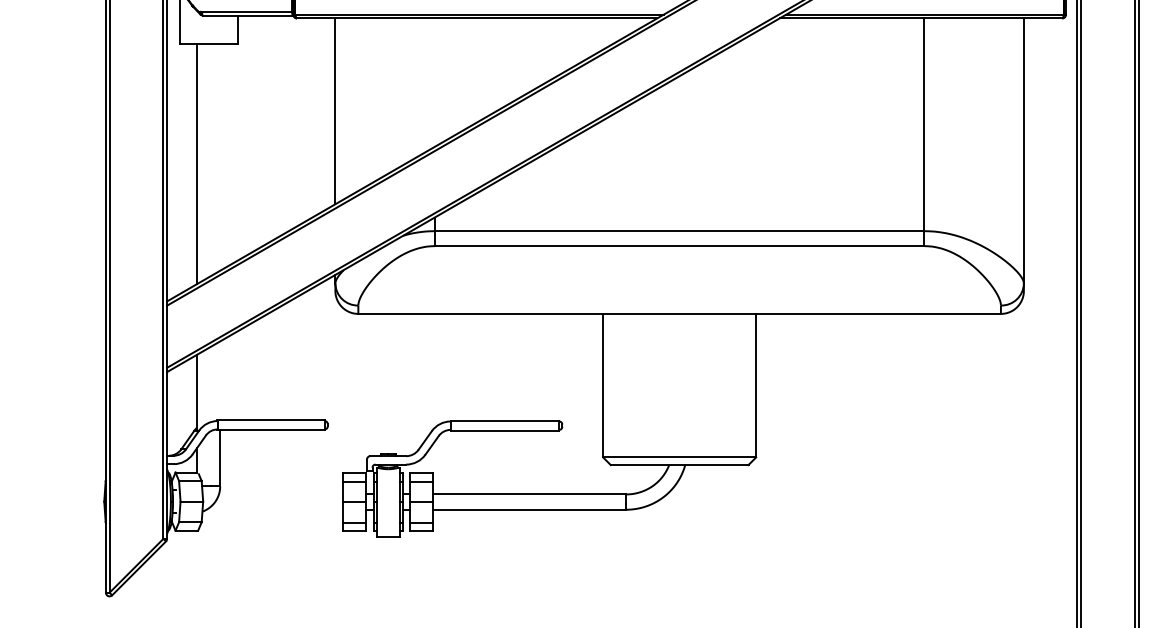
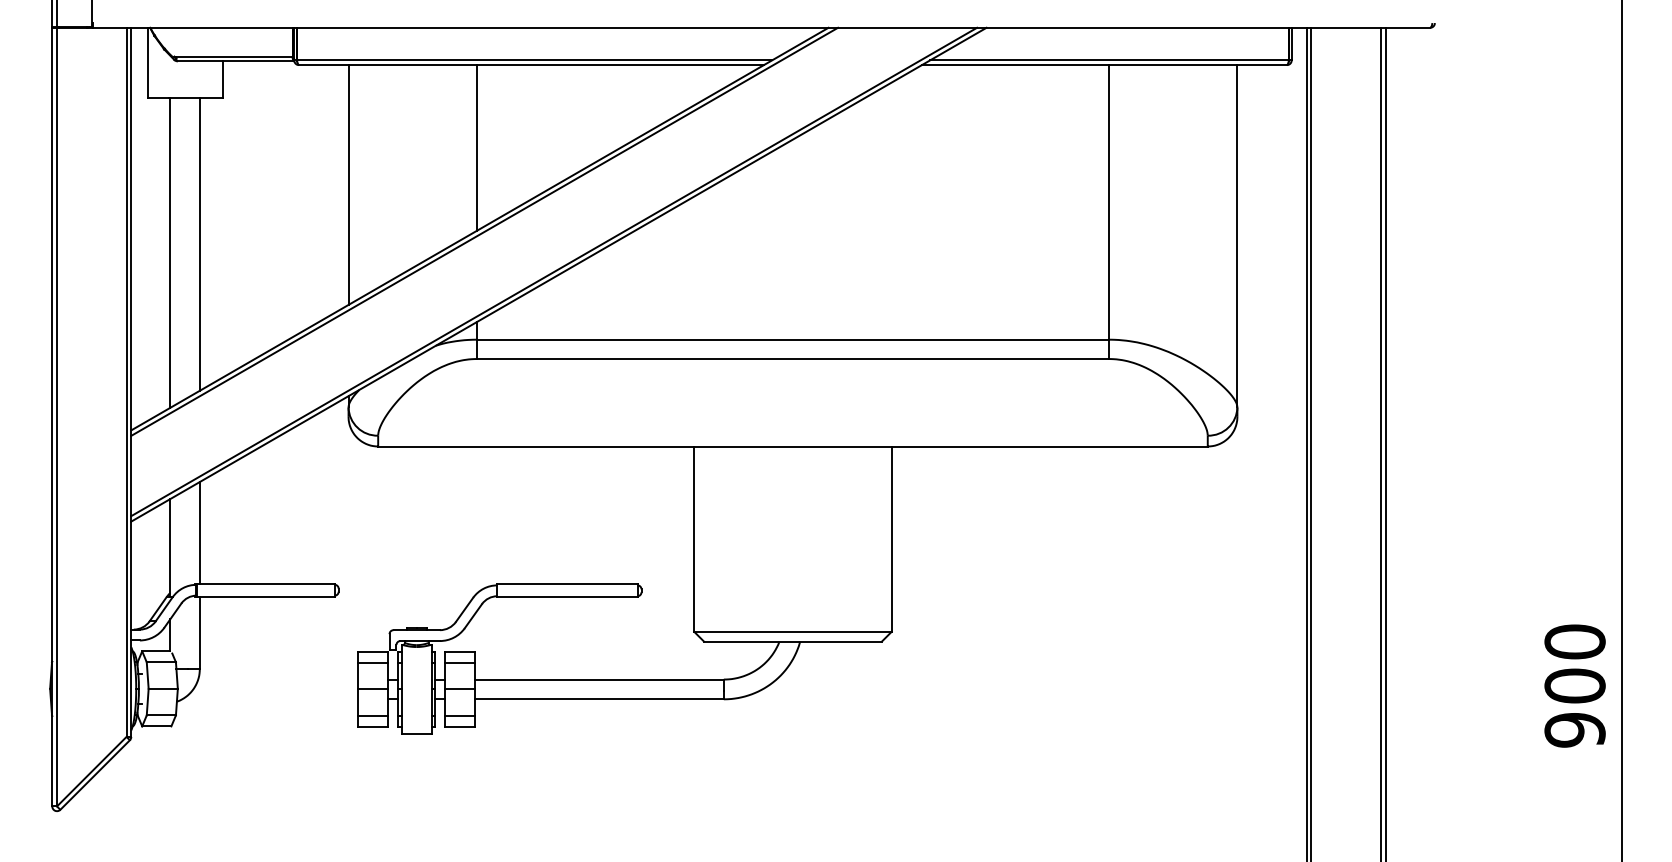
line: (434, 82) -> (476, 147), added
line: (219, 157) -> (199, 244), added
line: (219, 380) -> (199, 532), added

